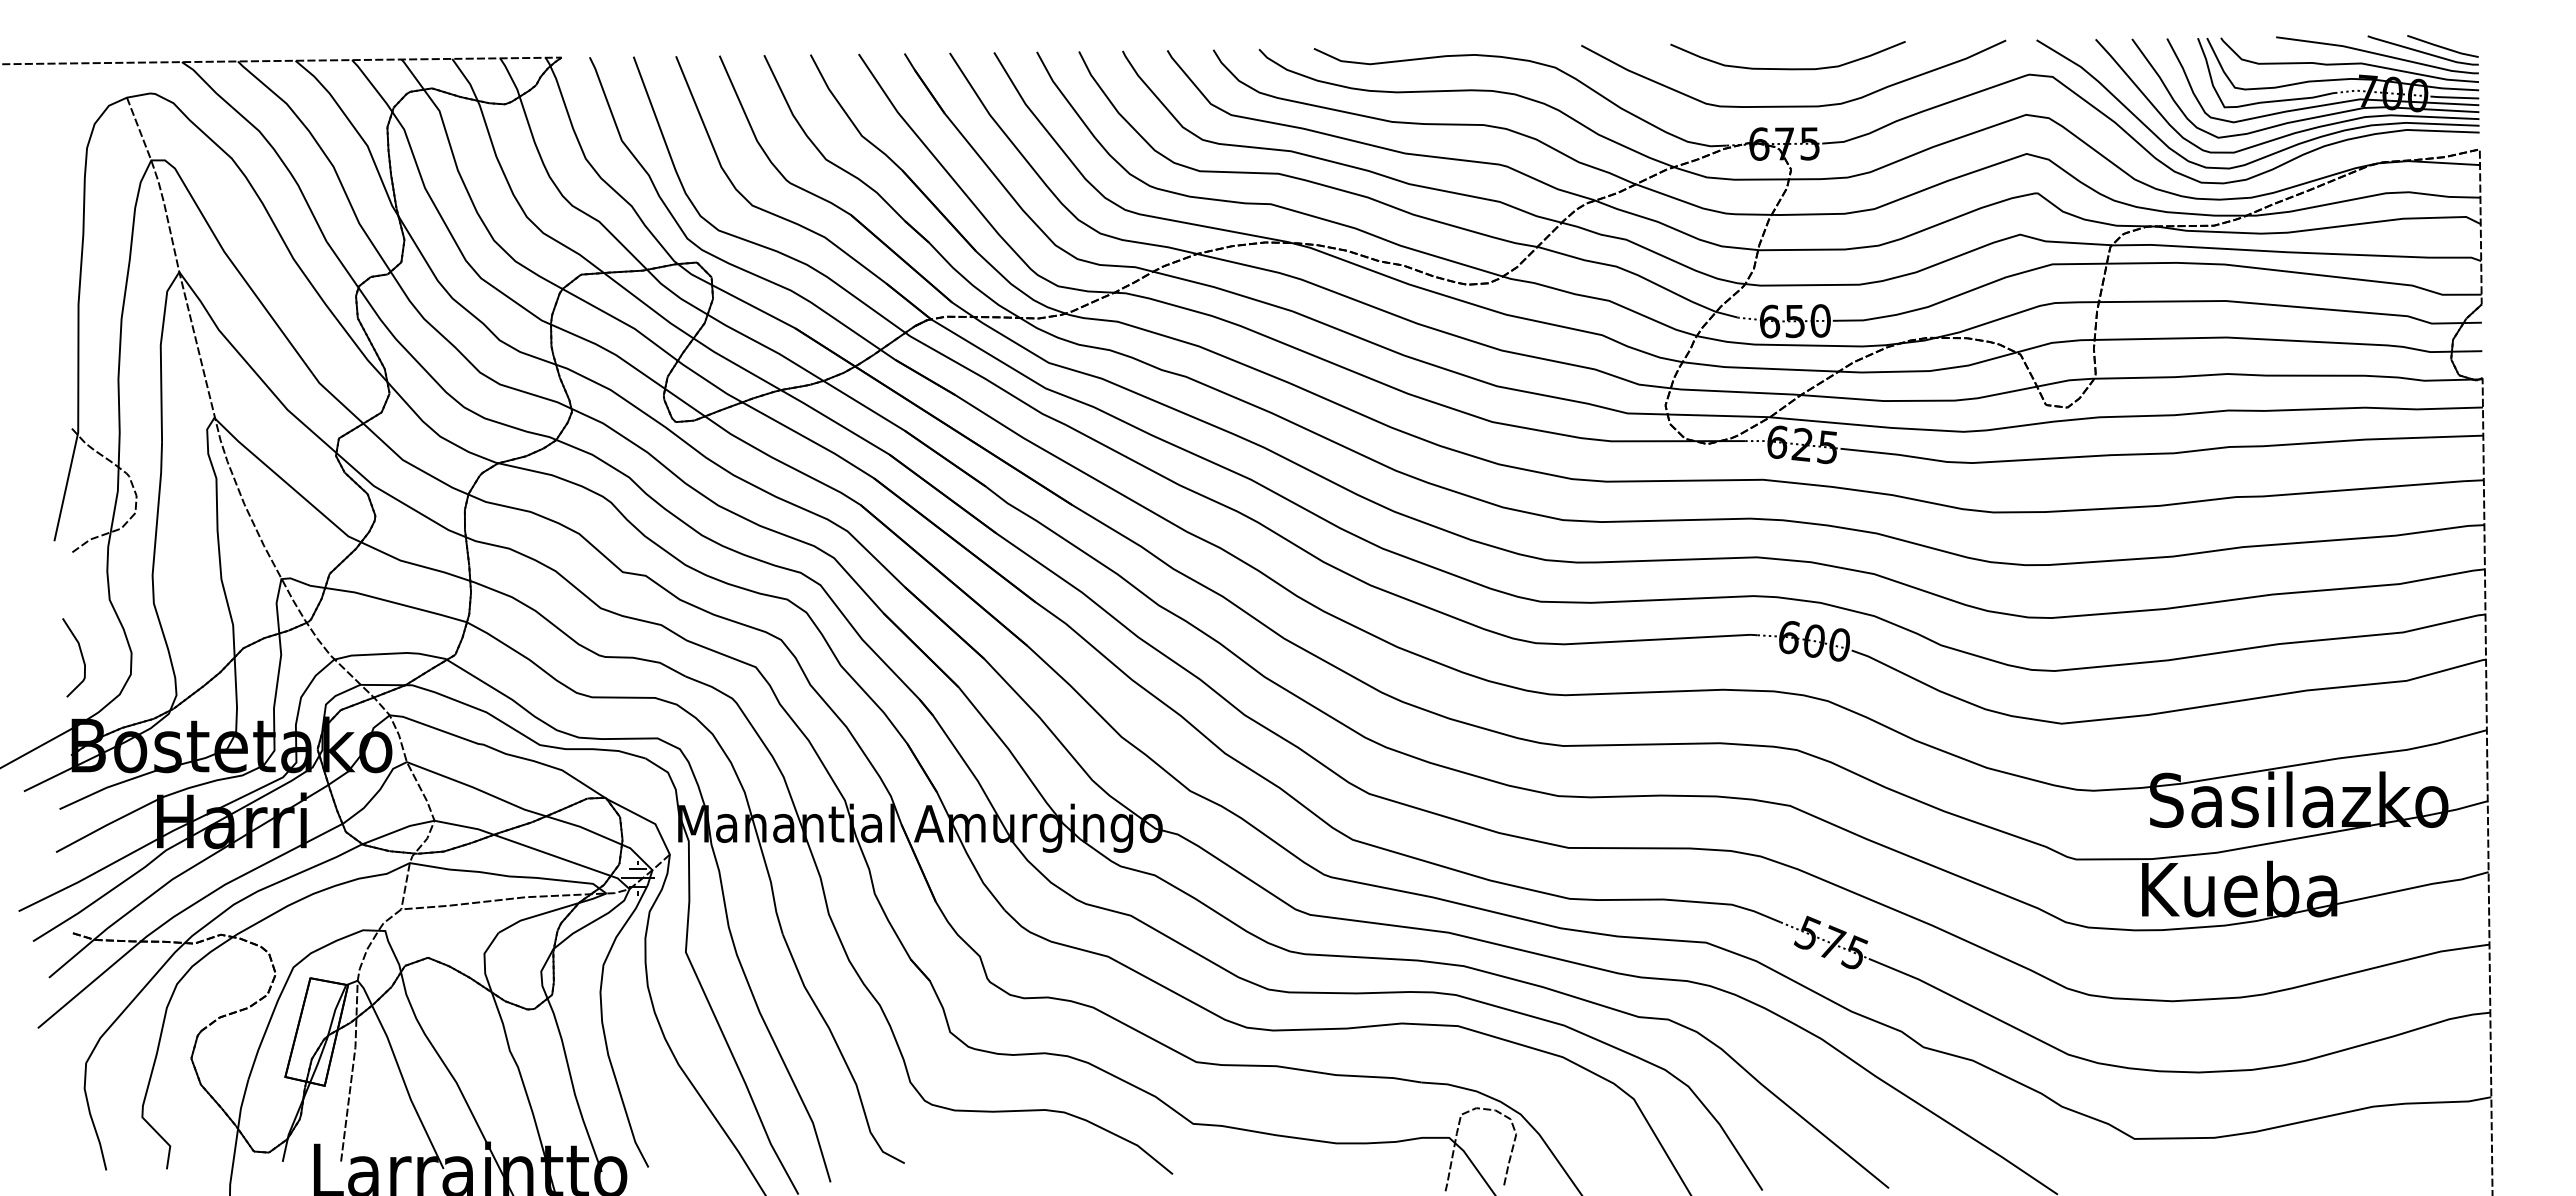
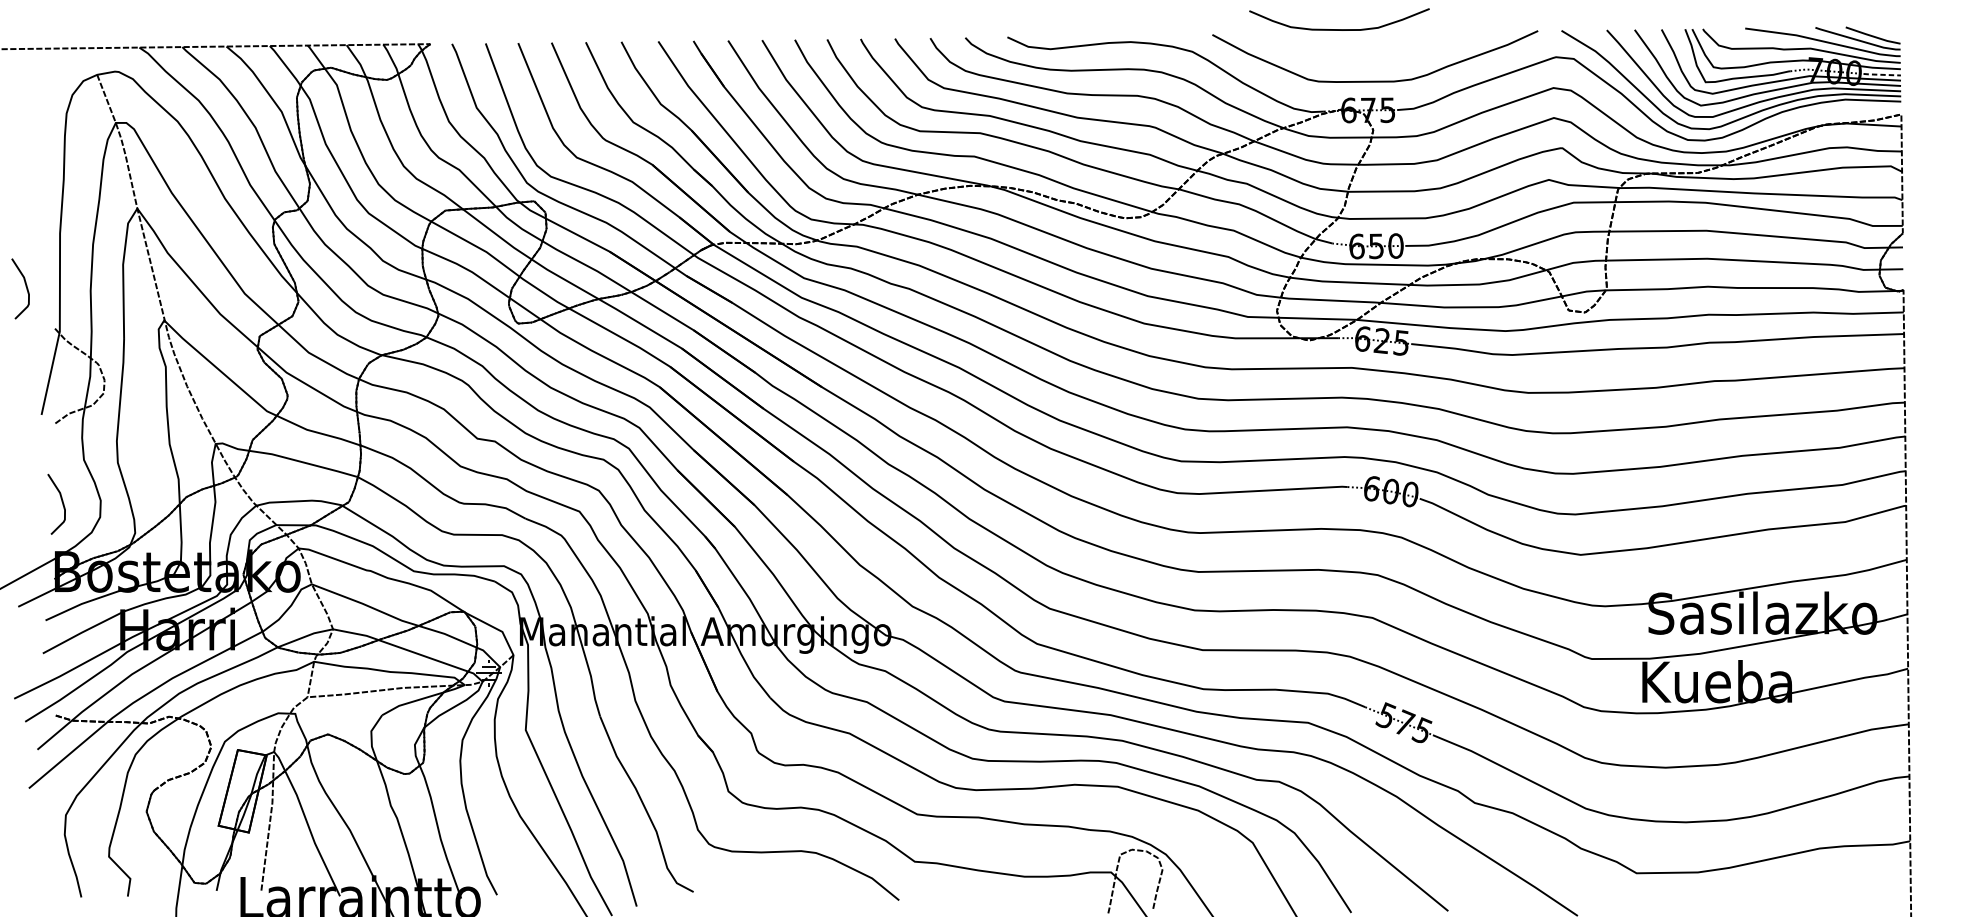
curve: (1787, 68) -> (1339, 29), moved
line: (2454, 97) -> (1881, 74), solid -> dashed
curve: (34, 376) -> (26, 288), added

